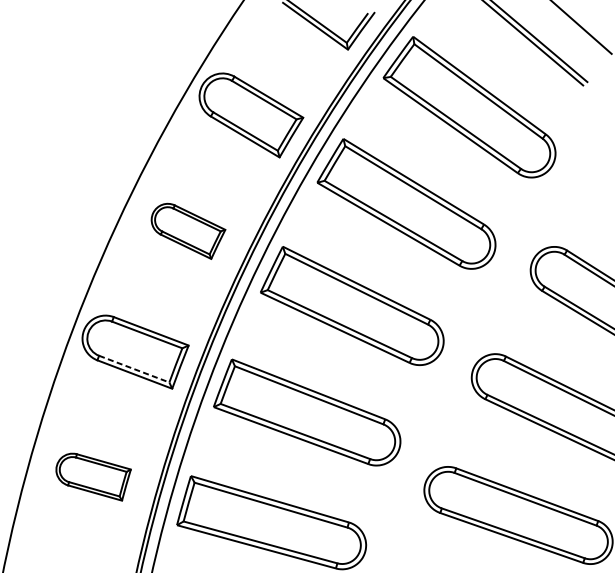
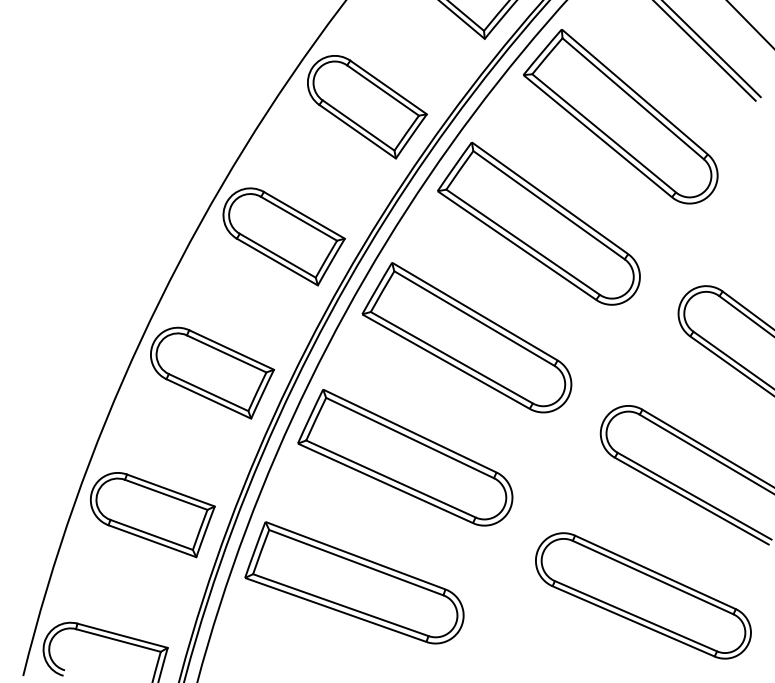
part: (188, 231) -> (283, 236), size x1.43
line: (134, 369) -> (208, 392), dashed -> solid
part: (94, 477) -> (152, 515), size x1.43

